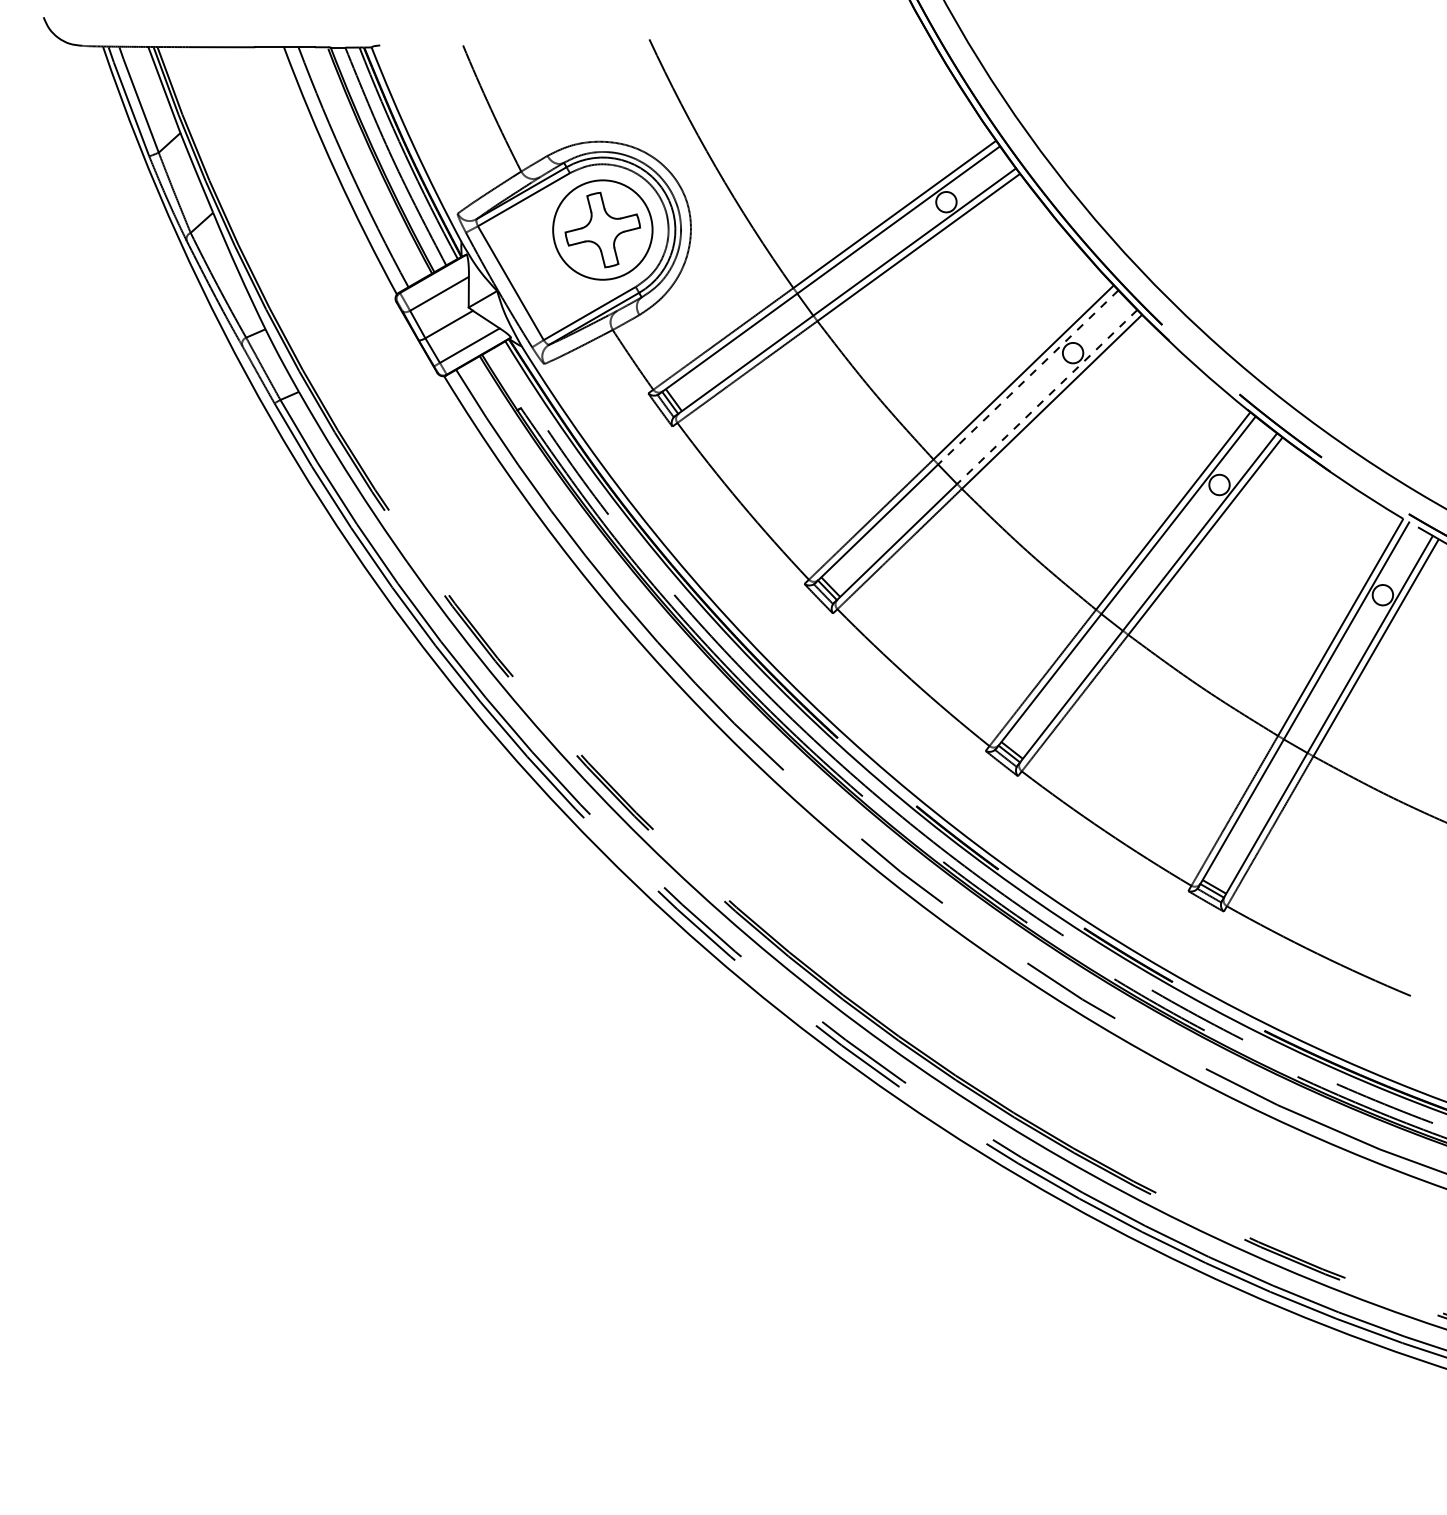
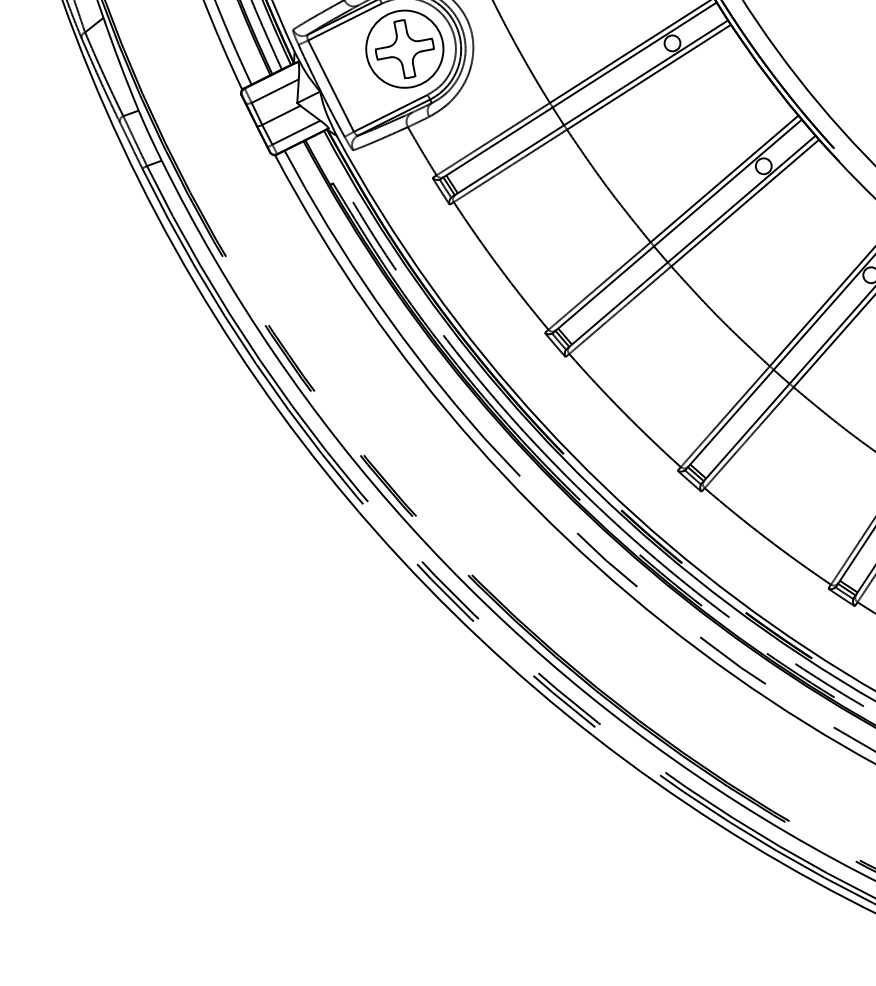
line: (1027, 377) -> (727, 183), dashed -> solid
line: (1046, 397) -> (741, 199), dashed -> solid

